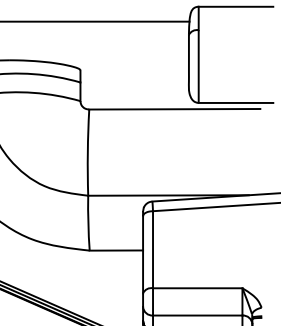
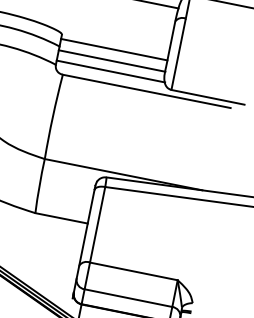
line: (134, 74) -> (114, 49), added
line: (134, 86) -> (111, 61), added
line: (135, 96) -> (110, 71), added

